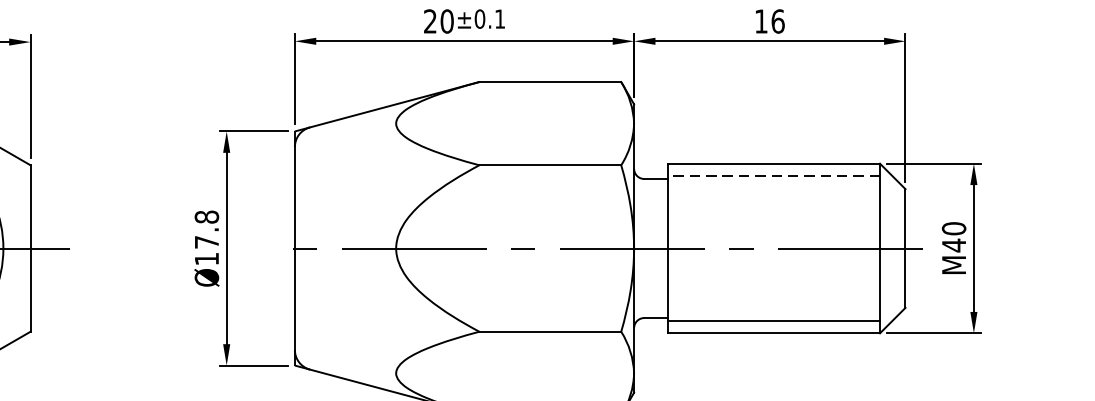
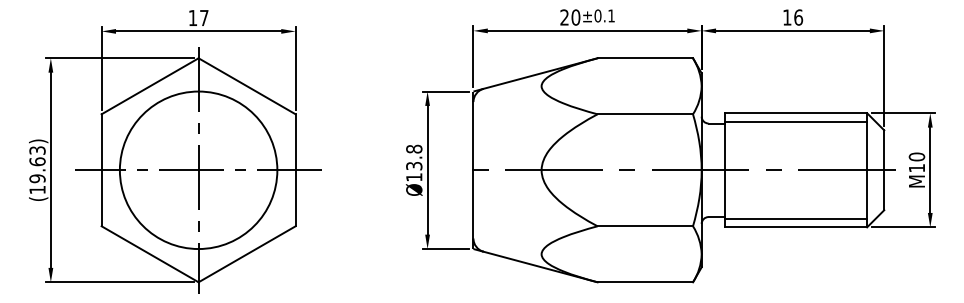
line: (773, 175) -> (795, 121), dashed -> solid
text: (207, 242) -> (414, 166), Ø17.8 -> Ø13.8
text: (953, 244) -> (916, 167), M40 -> M10

